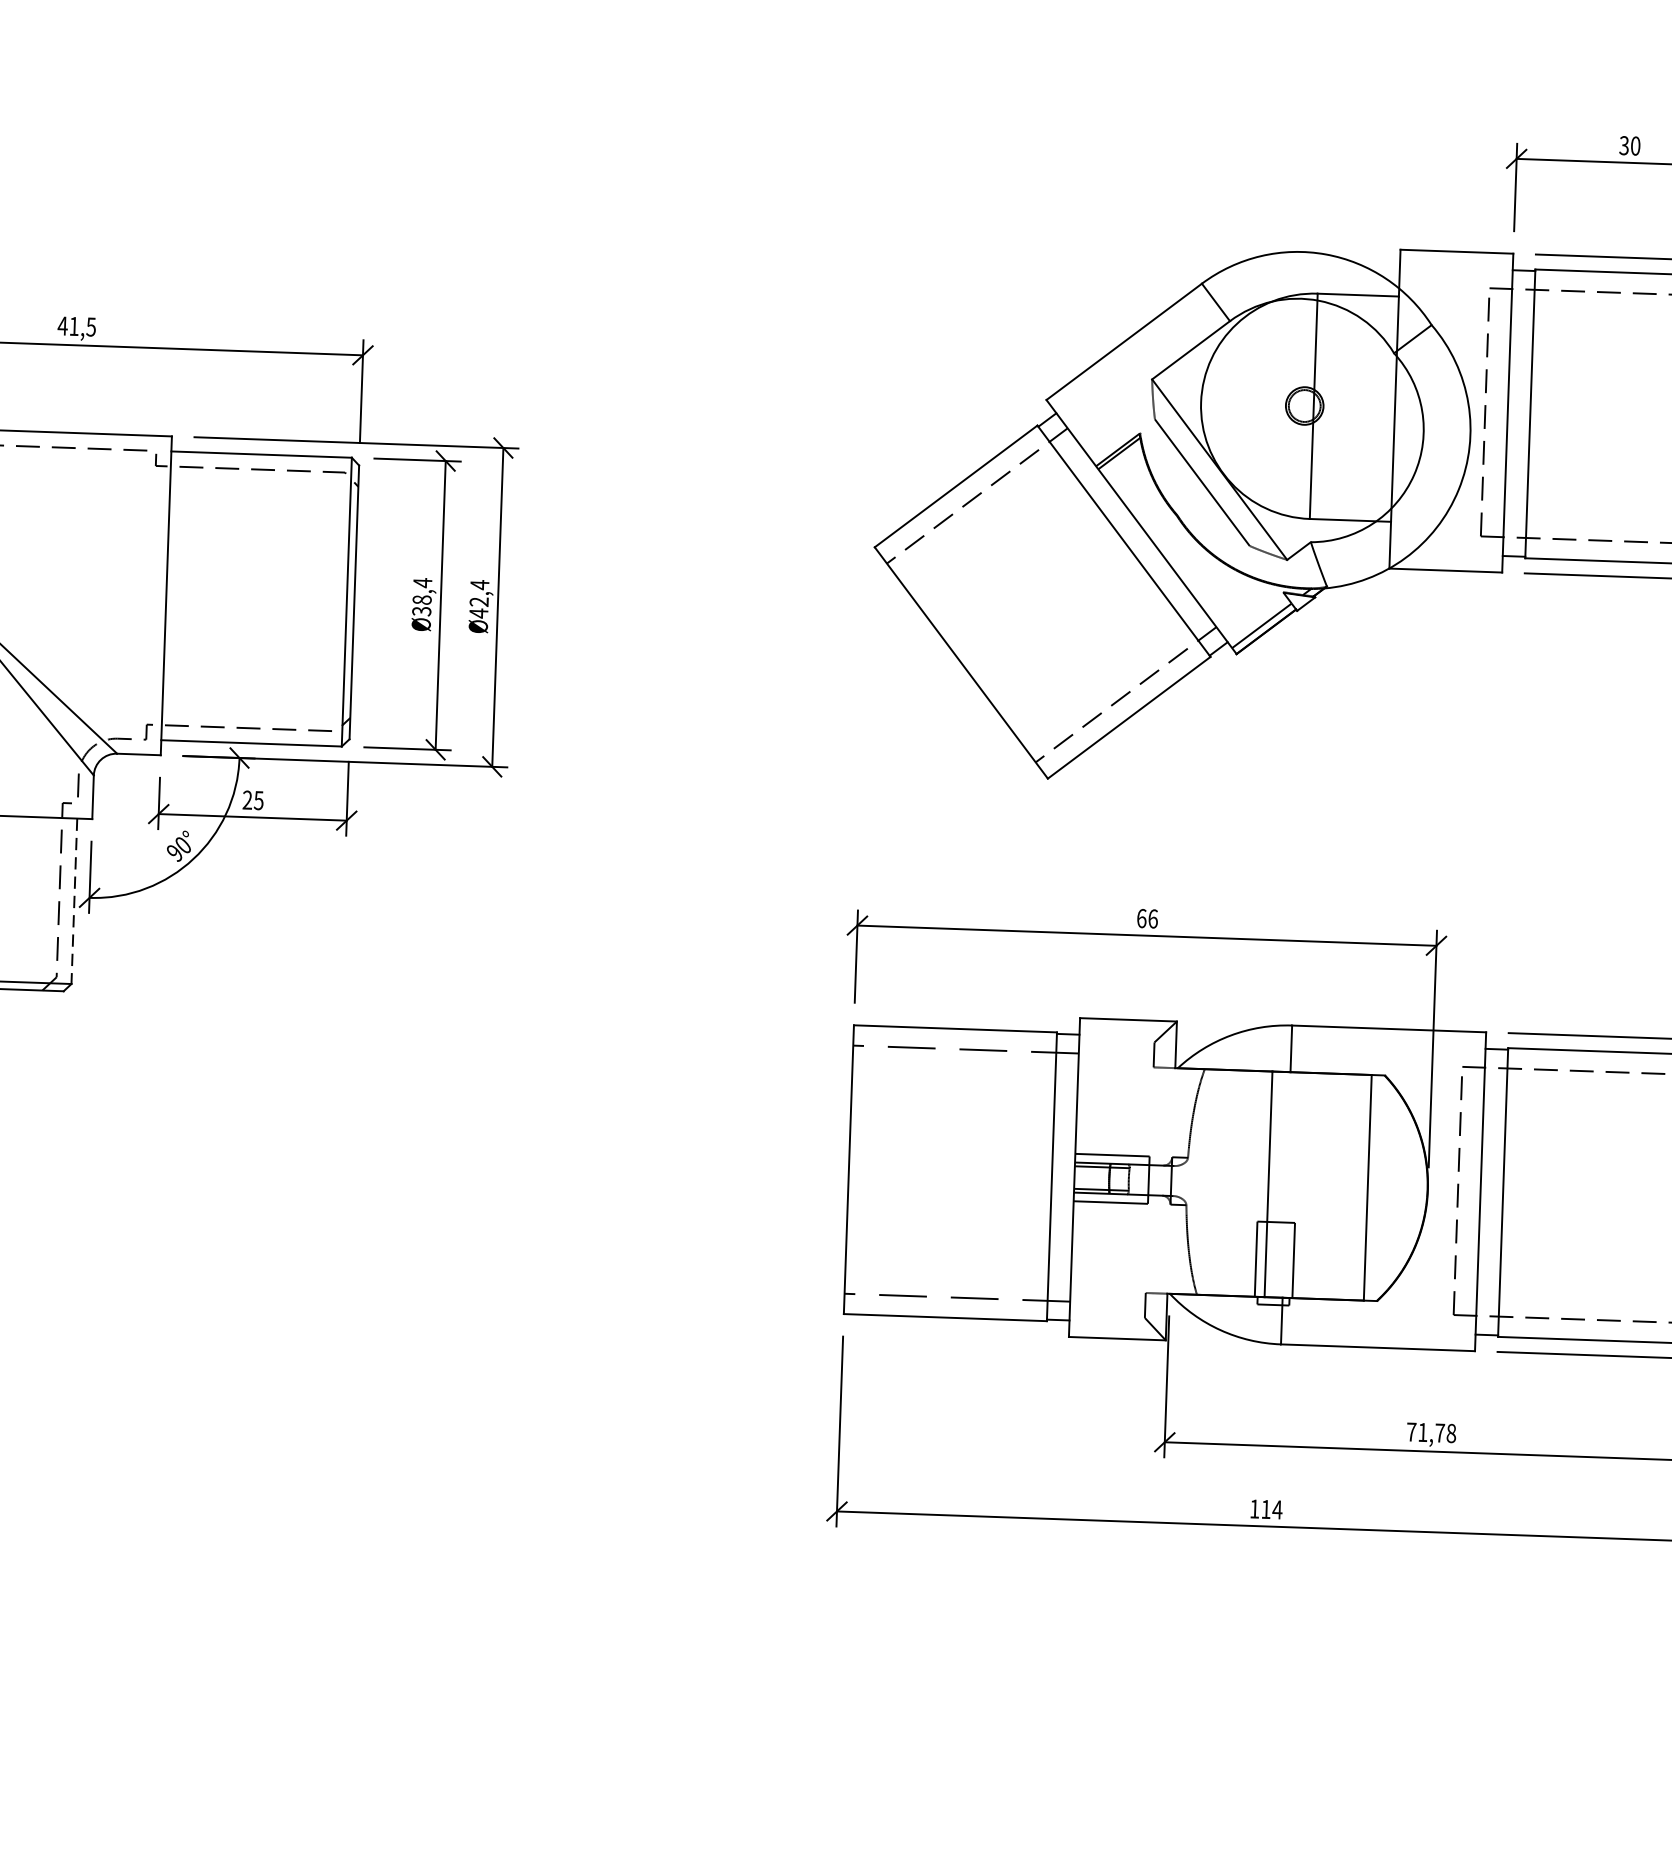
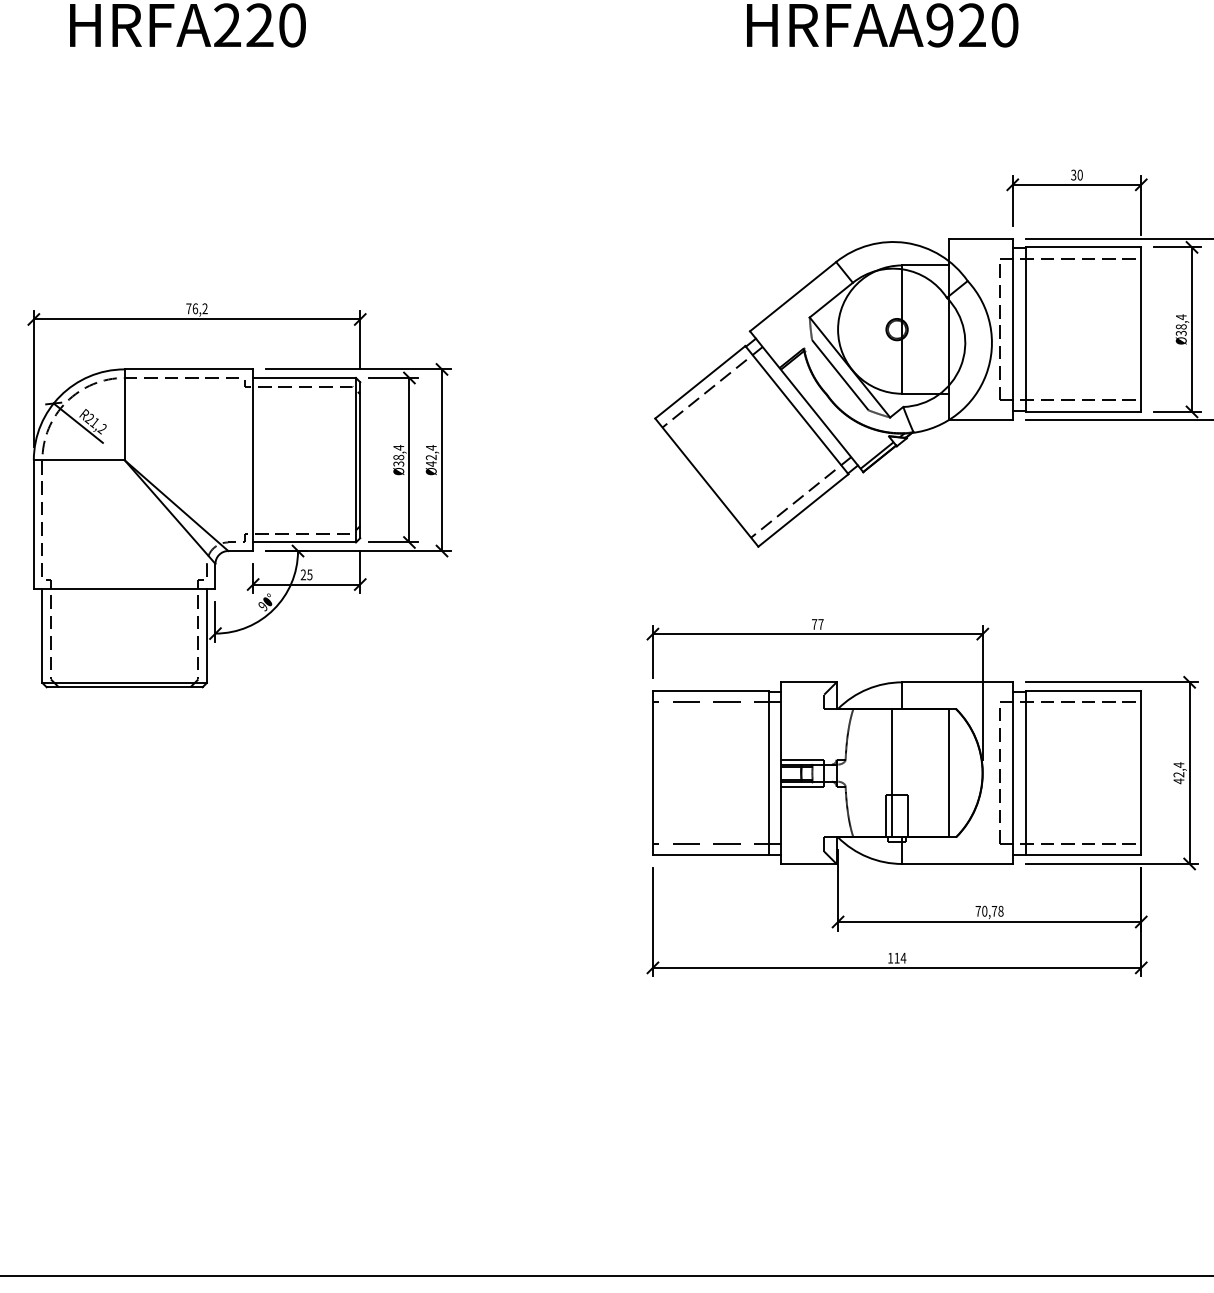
text: (76, 326) -> (196, 308), 41,5 -> 76,2
line: (73, 902) -> (206, 636), dashed -> solid
text: (1146, 918) -> (817, 624), 66 -> 77
text: (1422, 1431) -> (984, 910), 71,78 -> 70,78

